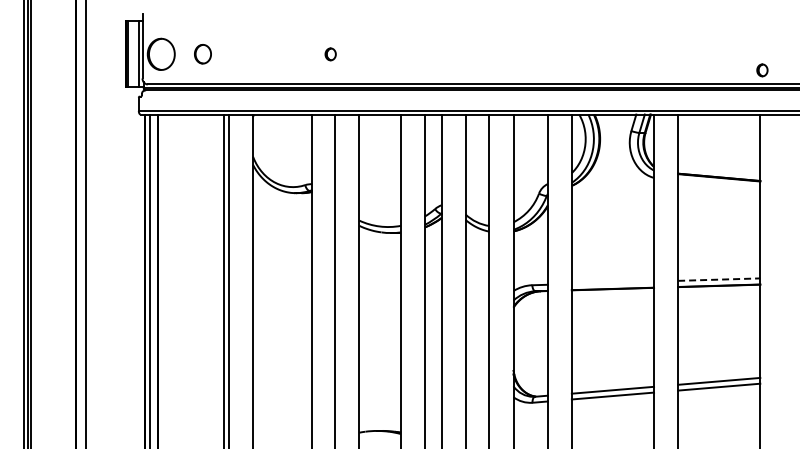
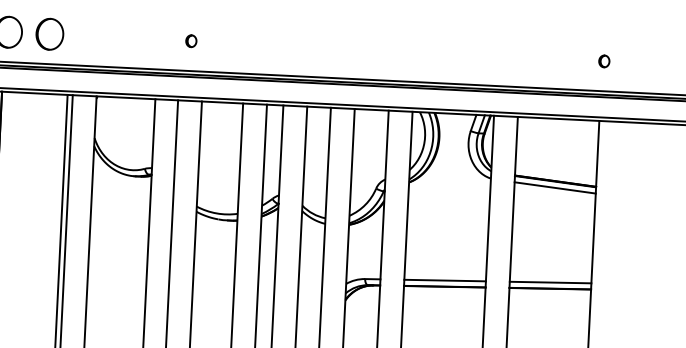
part: (202, 53) -> (49, 33), size x1.67
part: (330, 54) -> (191, 41), moved
part: (762, 70) -> (604, 61), moved
line: (719, 183) -> (555, 187), added
line: (719, 279) -> (550, 282), dashed -> solid
line: (612, 282) -> (444, 280), added

